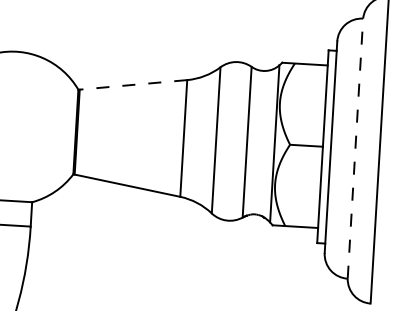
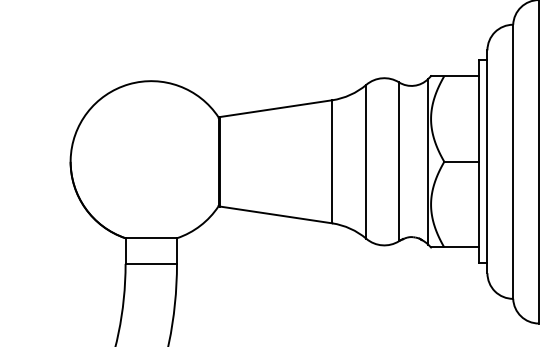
line: (133, 84) -> (276, 108), dashed -> solid
line: (355, 148) -> (513, 161), dashed -> solid

